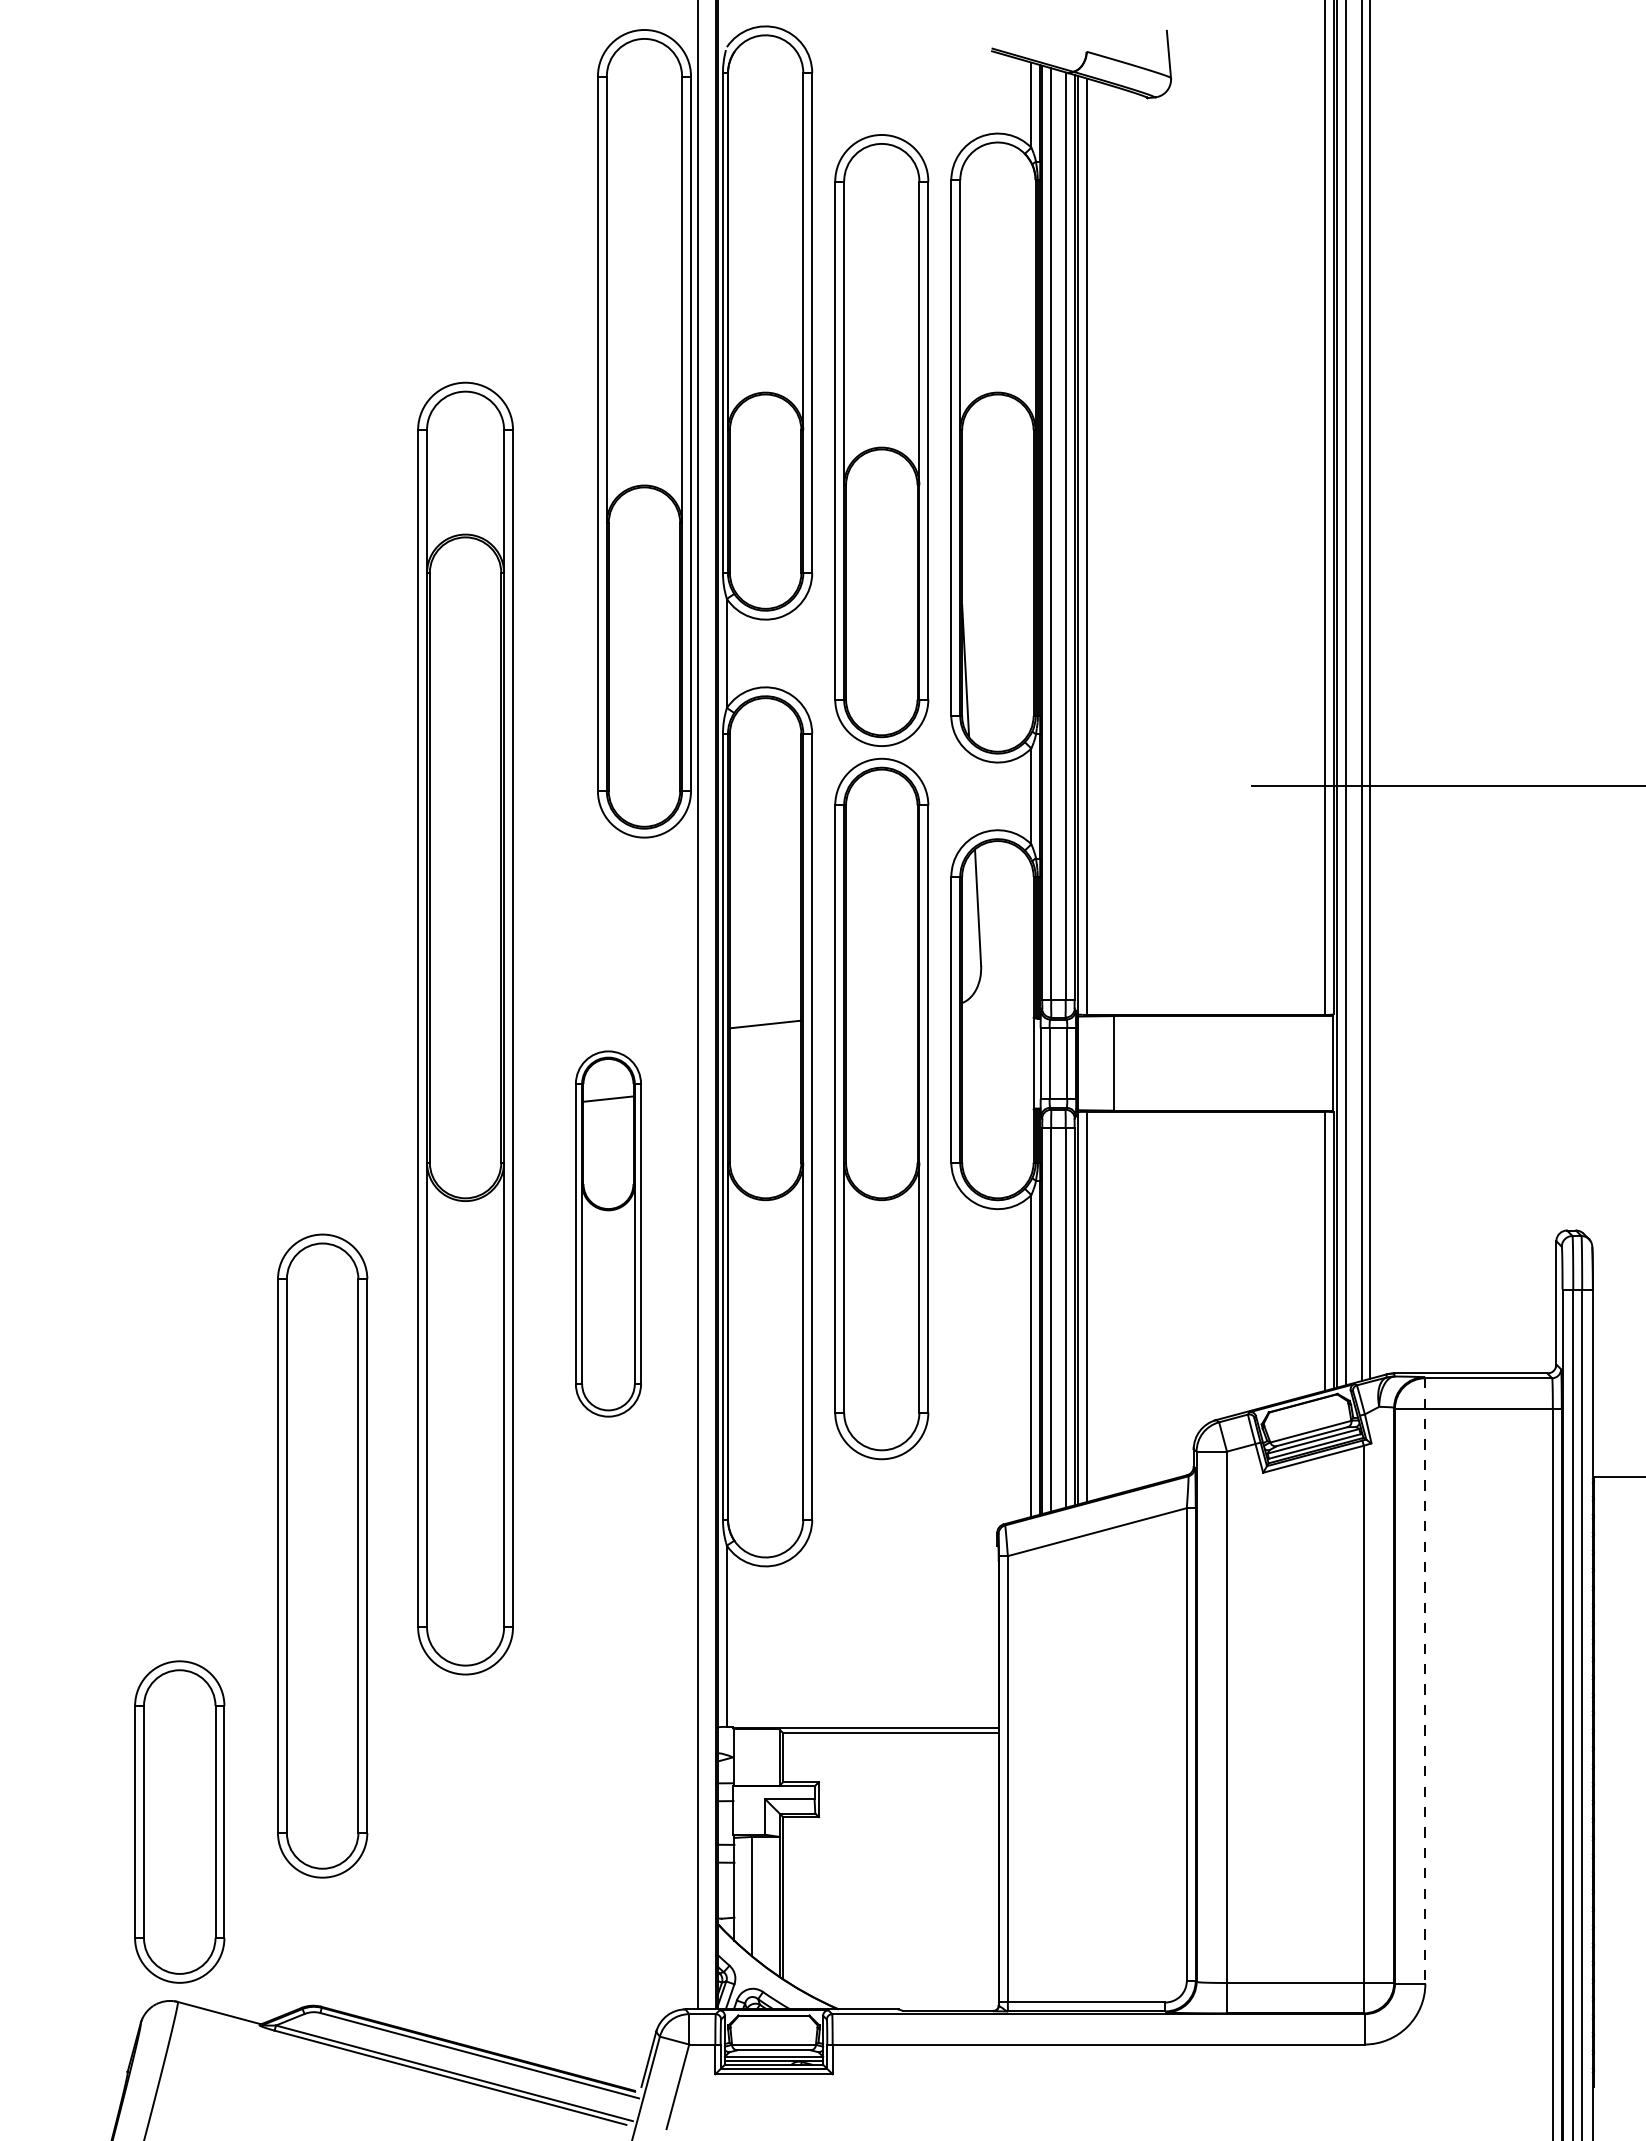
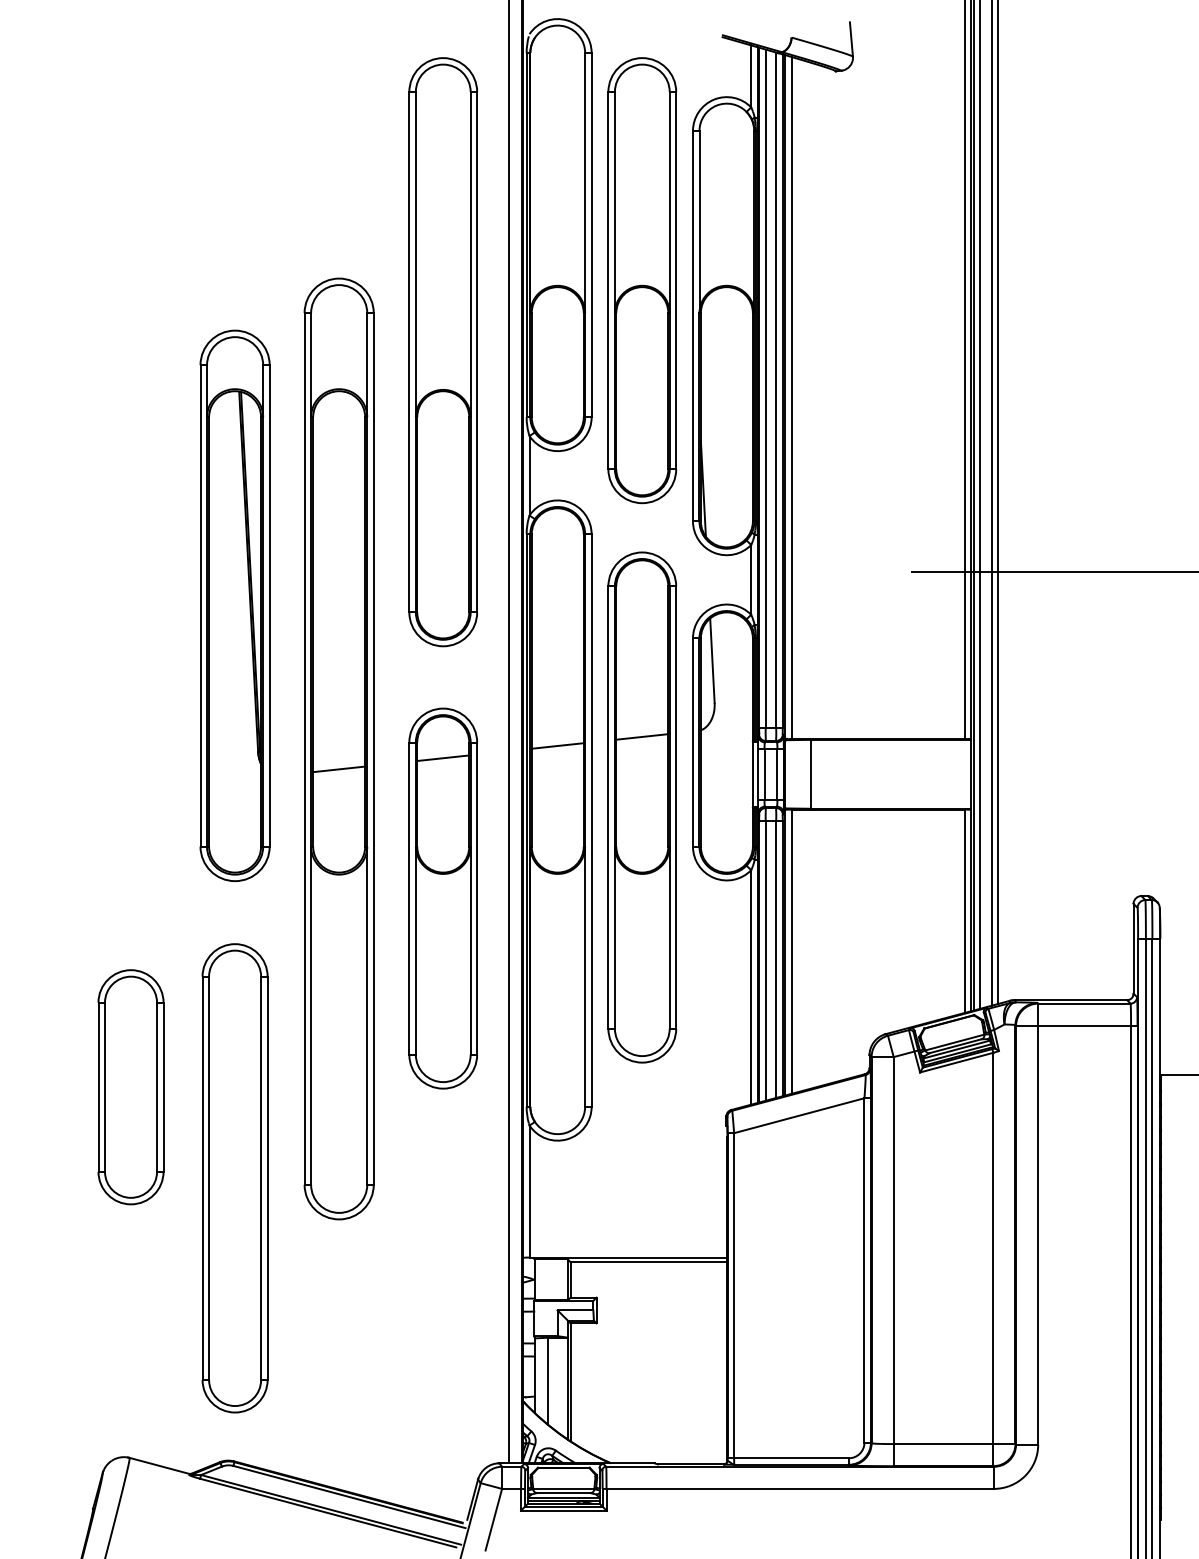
part: (644, 433) -> (443, 351), moved
part: (881, 440) -> (642, 280), moved
part: (322, 831) -> (234, 605), added
line: (881, 1011) -> (642, 736), added
line: (465, 1056) -> (339, 769), added
part: (608, 1233) -> (443, 898), size x1.43
part: (322, 1555) -> (234, 1177), moved
line: (1425, 1681) -> (1038, 1224), dashed -> solid
part: (179, 1821) -> (130, 1086), moved

